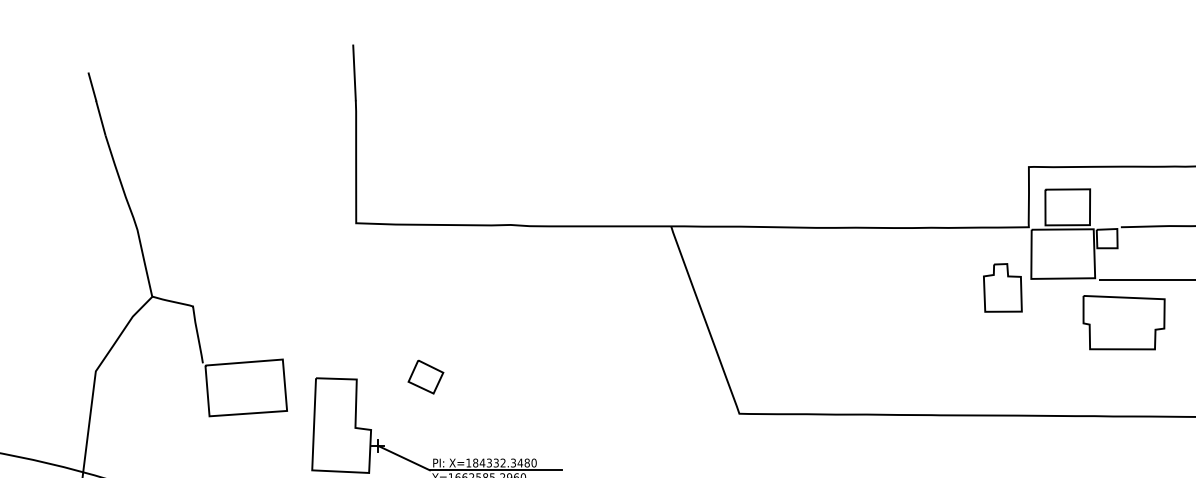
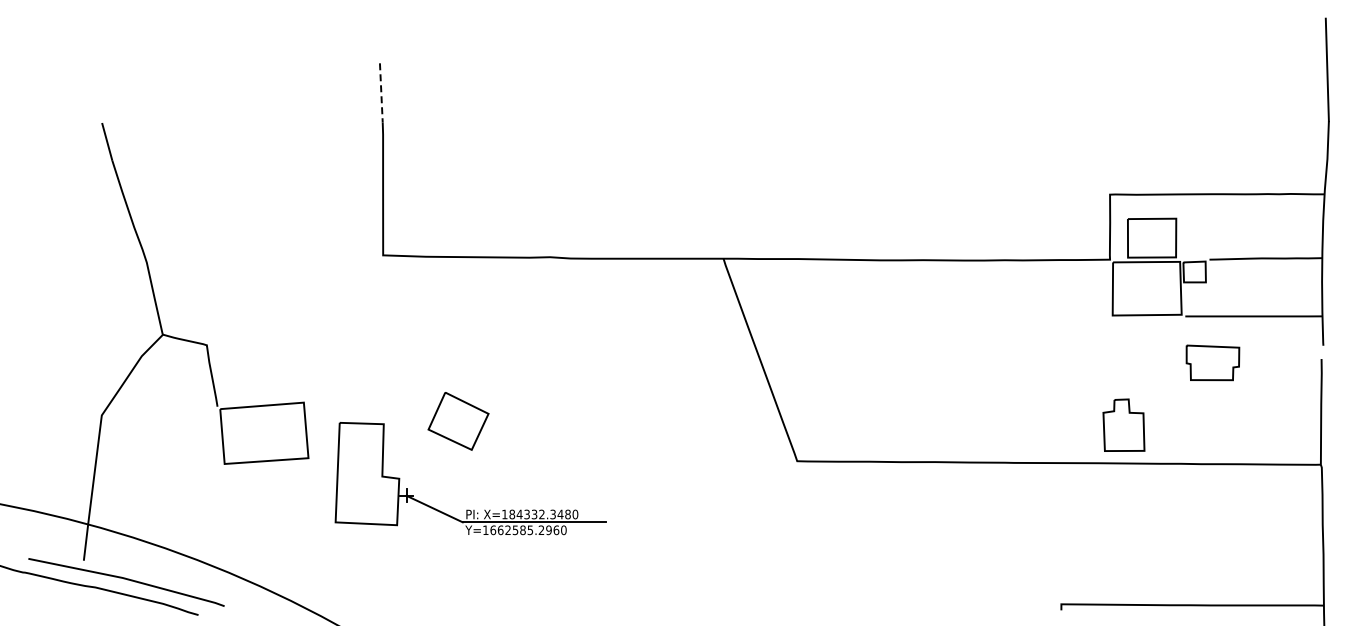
line: (354, 72) -> (381, 92), solid -> dashed
line: (92, 86) -> (98, 107), removed
part: (1002, 287) -> (1123, 424), moved
part: (1123, 322) -> (1212, 362), size x0.6
part: (425, 376) -> (458, 421), size x1.6

